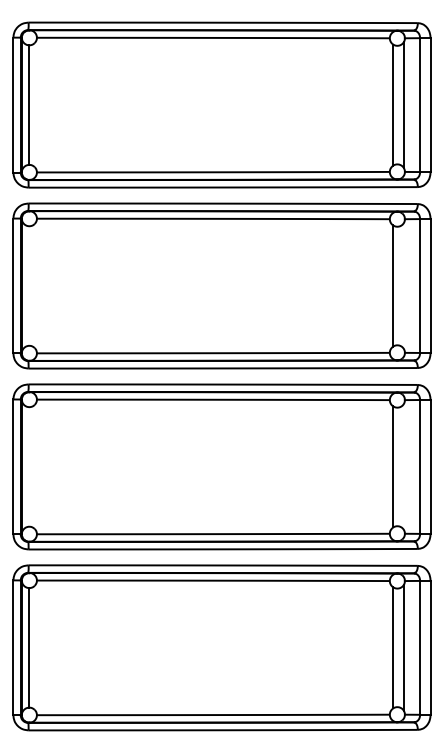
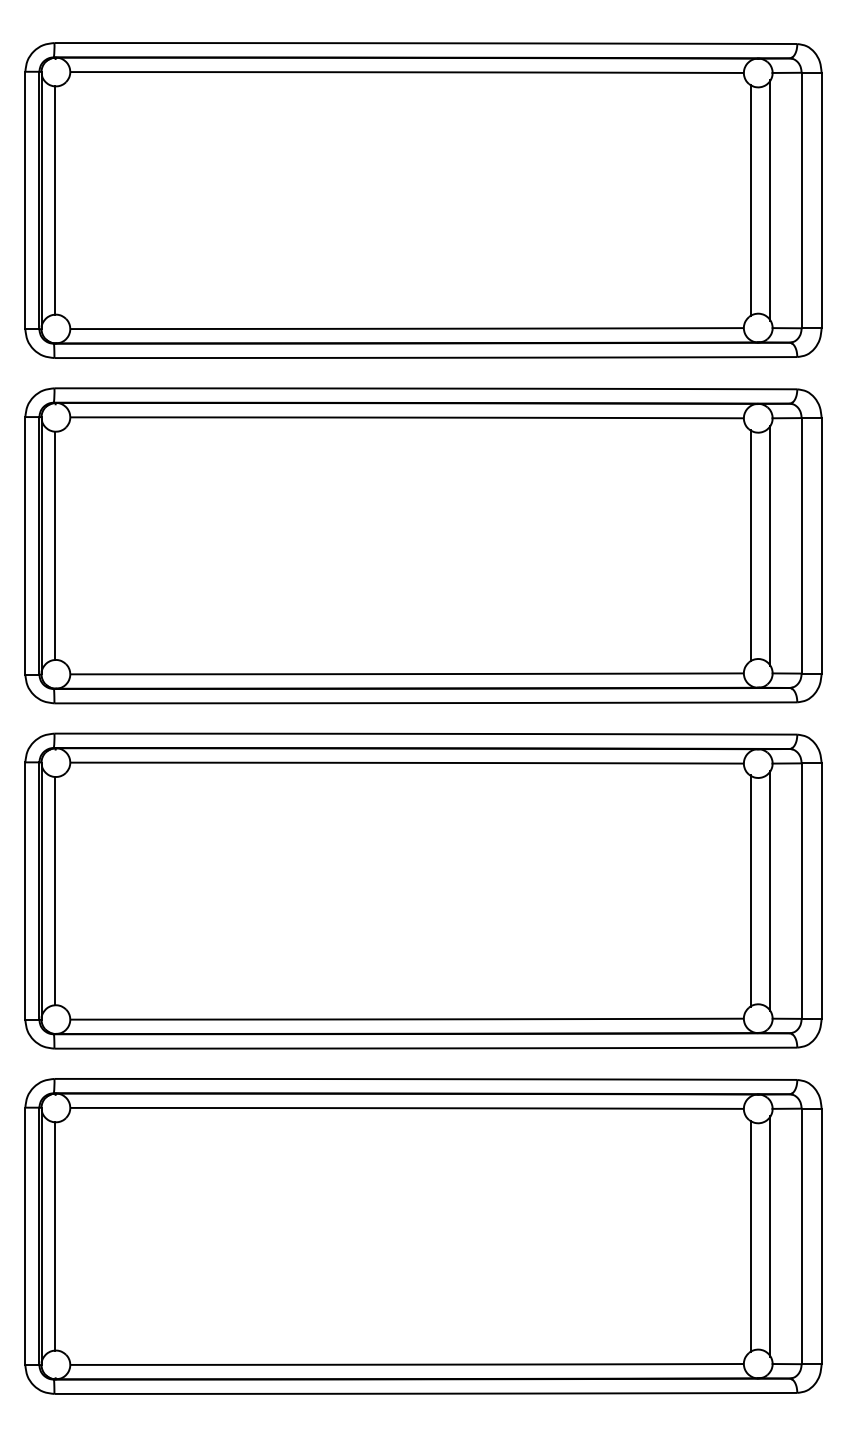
line: (29, 285) -> (56, 544), added
line: (403, 286) -> (769, 546), added
line: (29, 466) -> (56, 890), added
line: (403, 466) -> (769, 890), added

